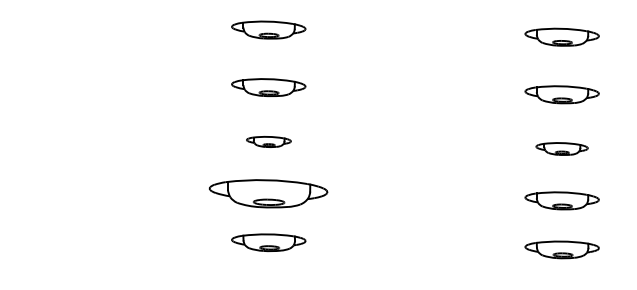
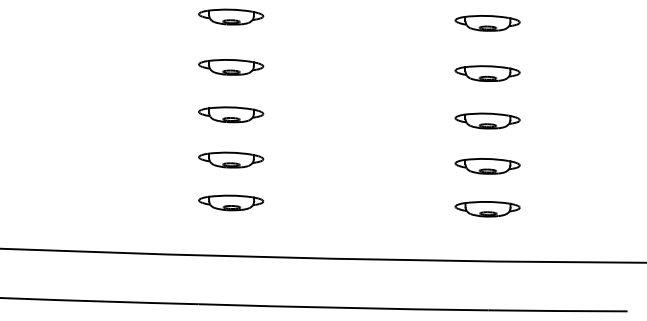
part: (269, 141) -> (231, 114), size x1.67
part: (562, 148) -> (487, 120), size x1.43
part: (269, 193) -> (231, 159), size x0.62

